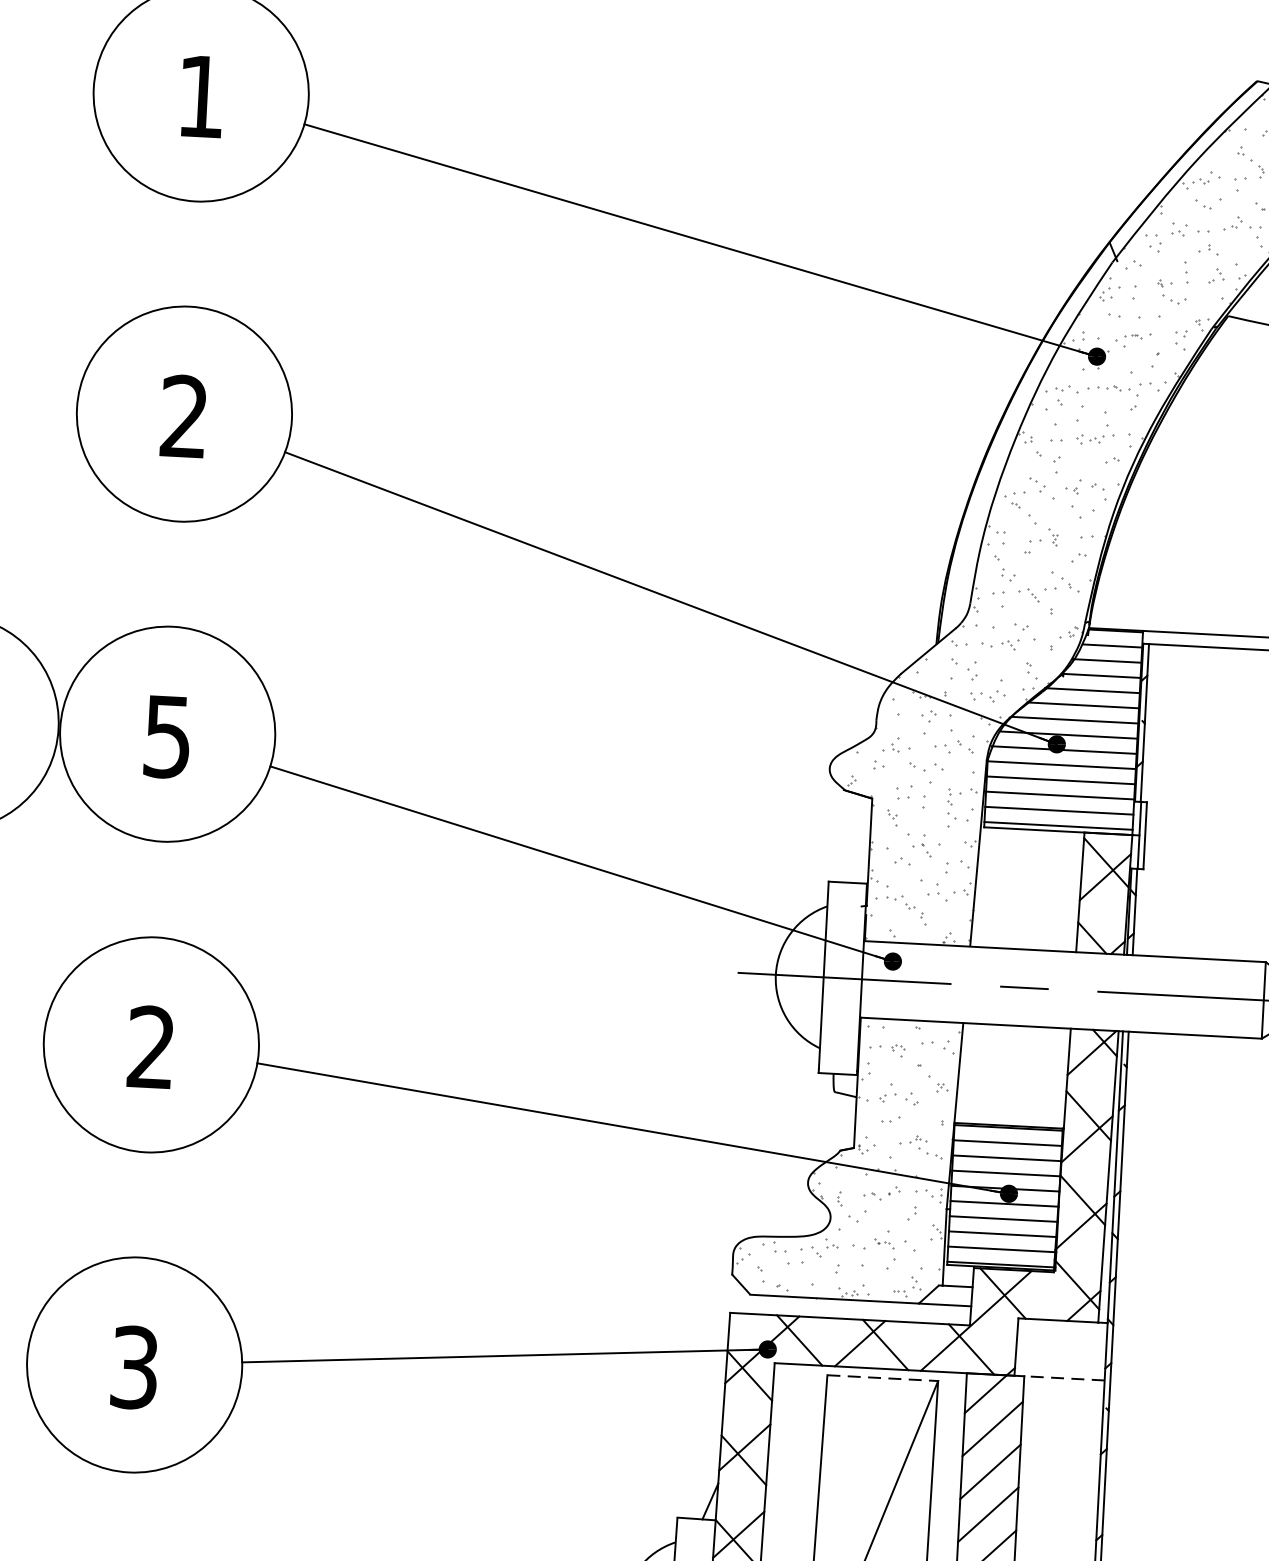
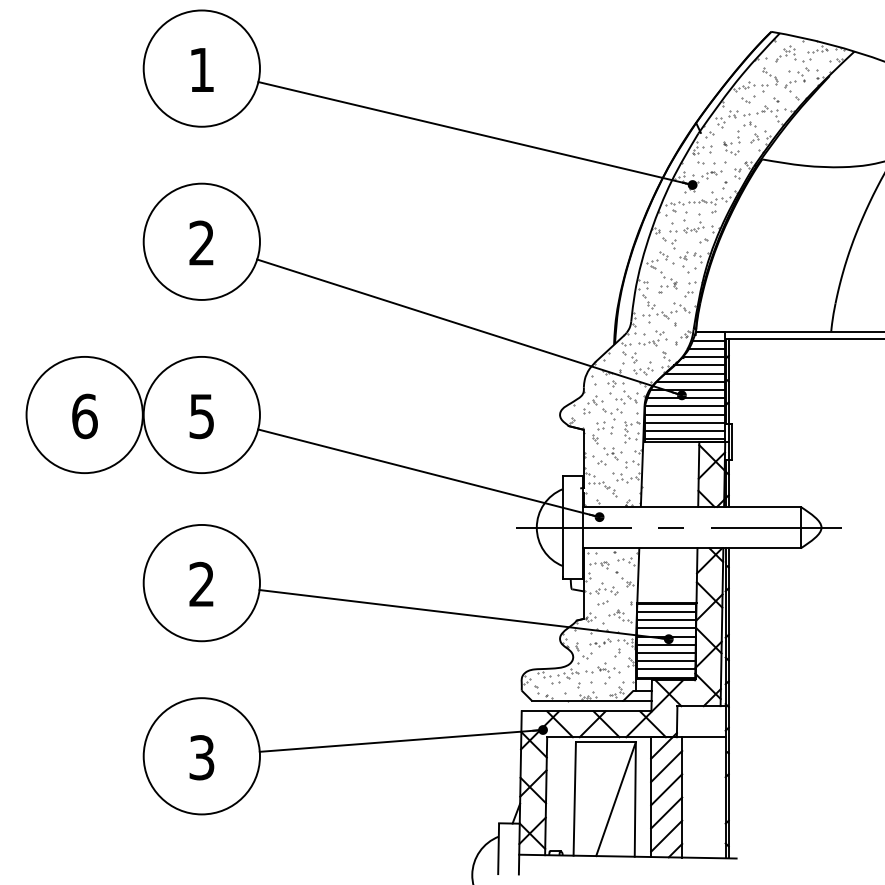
line: (882, 1378) -> (605, 742), dashed -> solid
line: (1063, 1378) -> (703, 737), dashed -> solid

